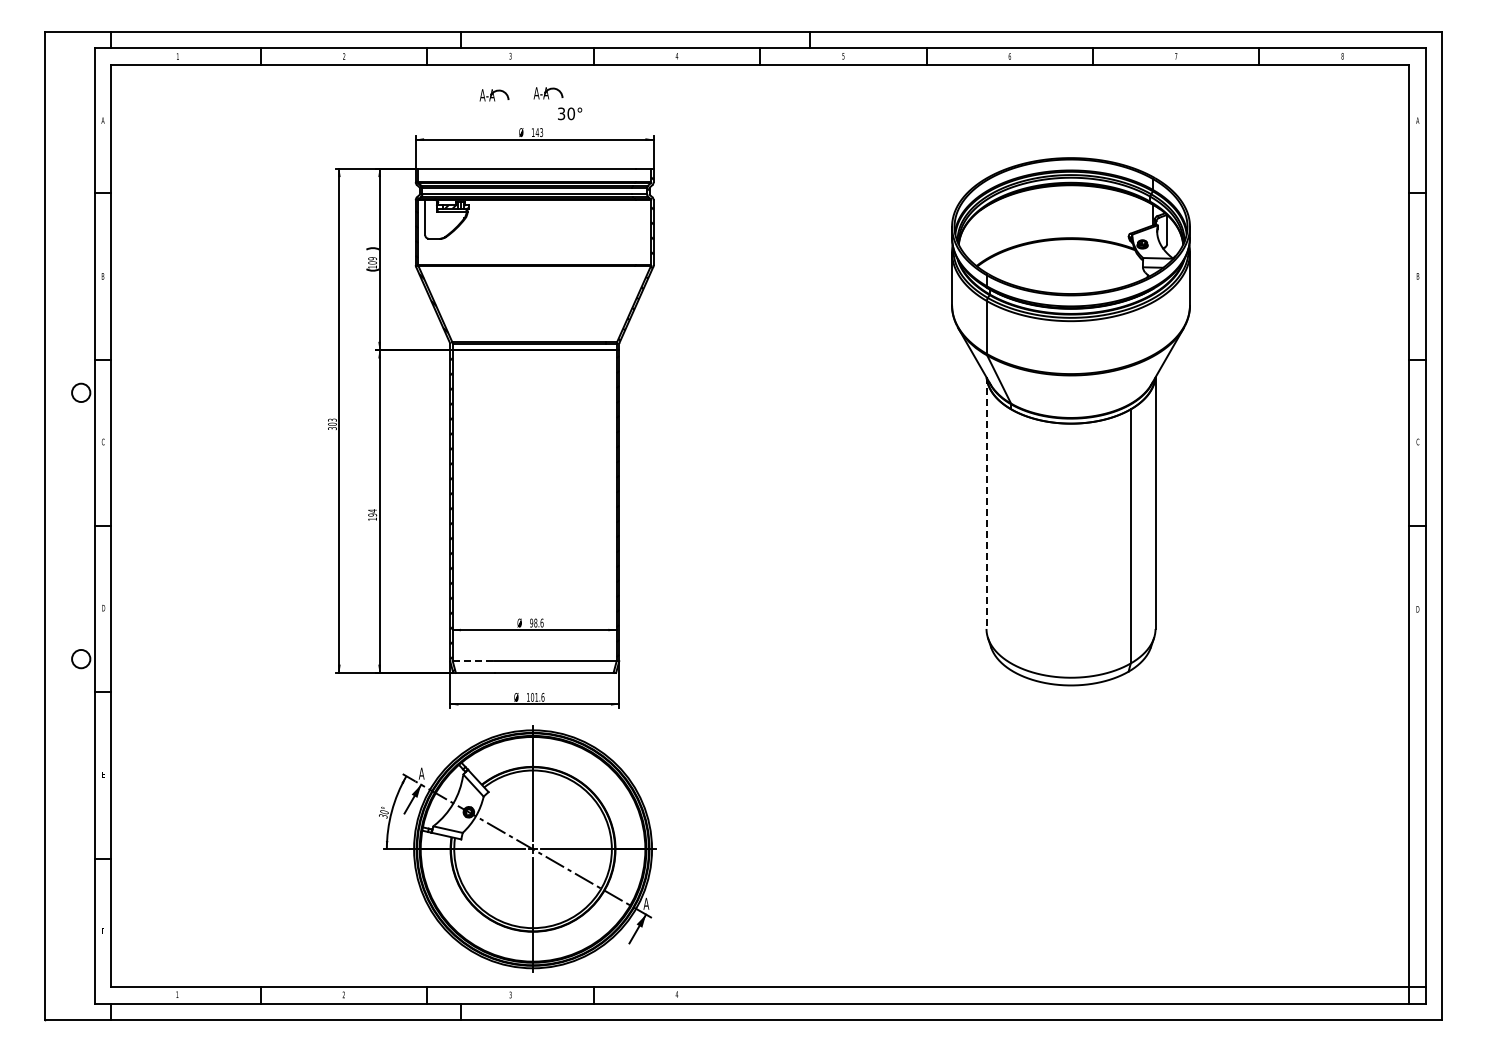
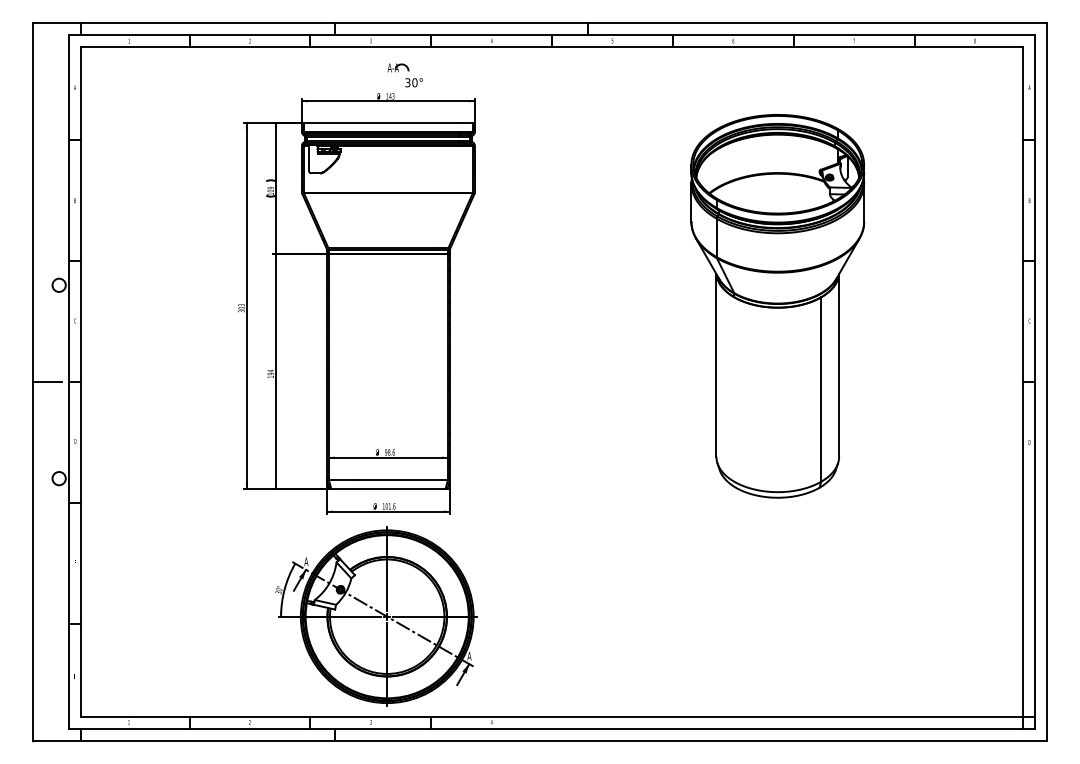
part: (494, 95) -> (359, 69), removed
line: (986, 503) -> (716, 365), dashed -> solid
line: (64, 526) -> (47, 382), added
line: (473, 660) -> (343, 479), dashed -> solid

